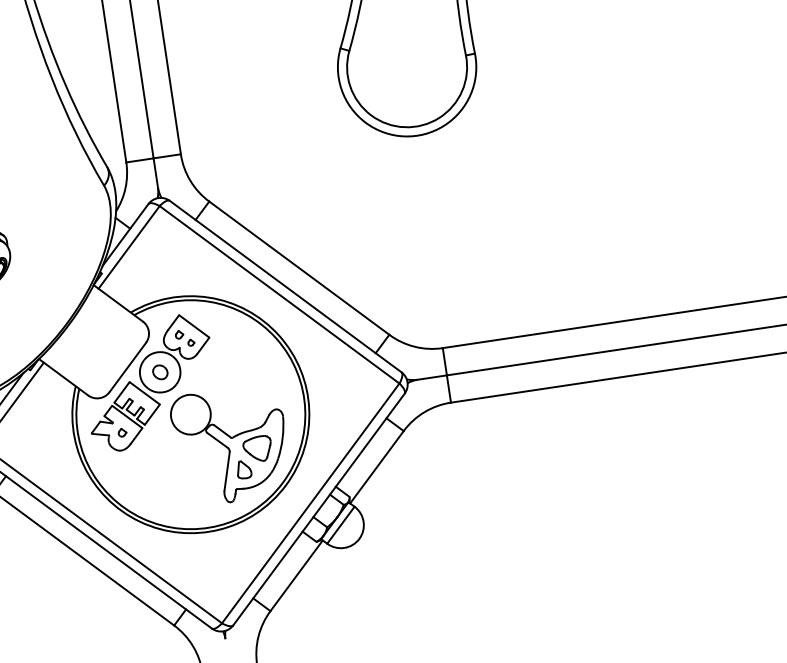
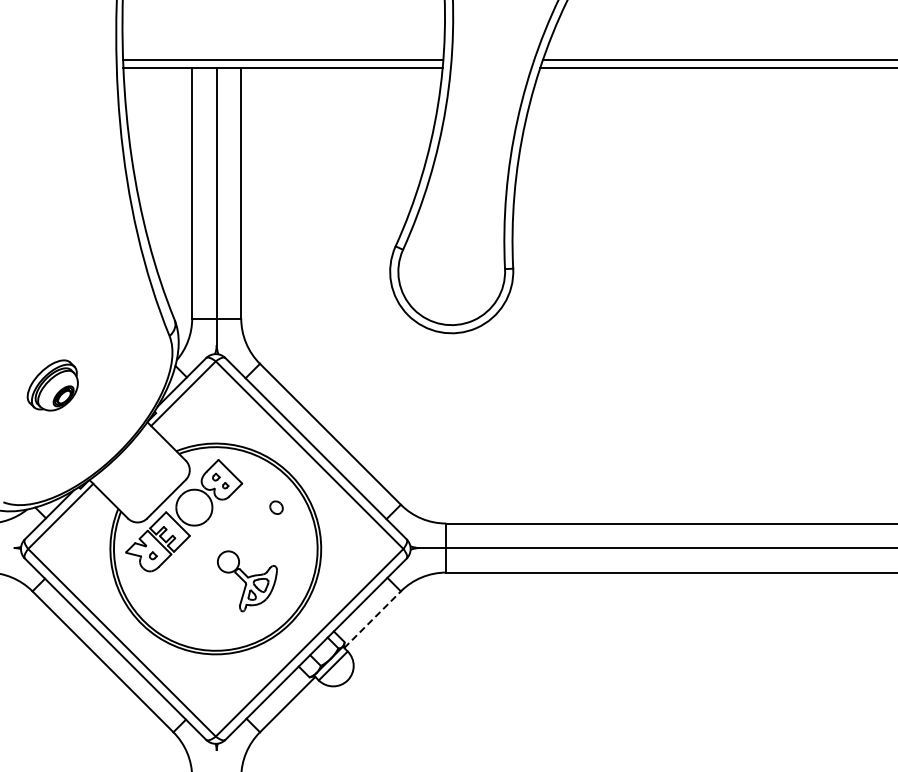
part: (160, 372) -> (276, 507), moved
part: (231, 445) -> (247, 581), size x0.6
line: (376, 467) -> (372, 619), solid -> dashed

